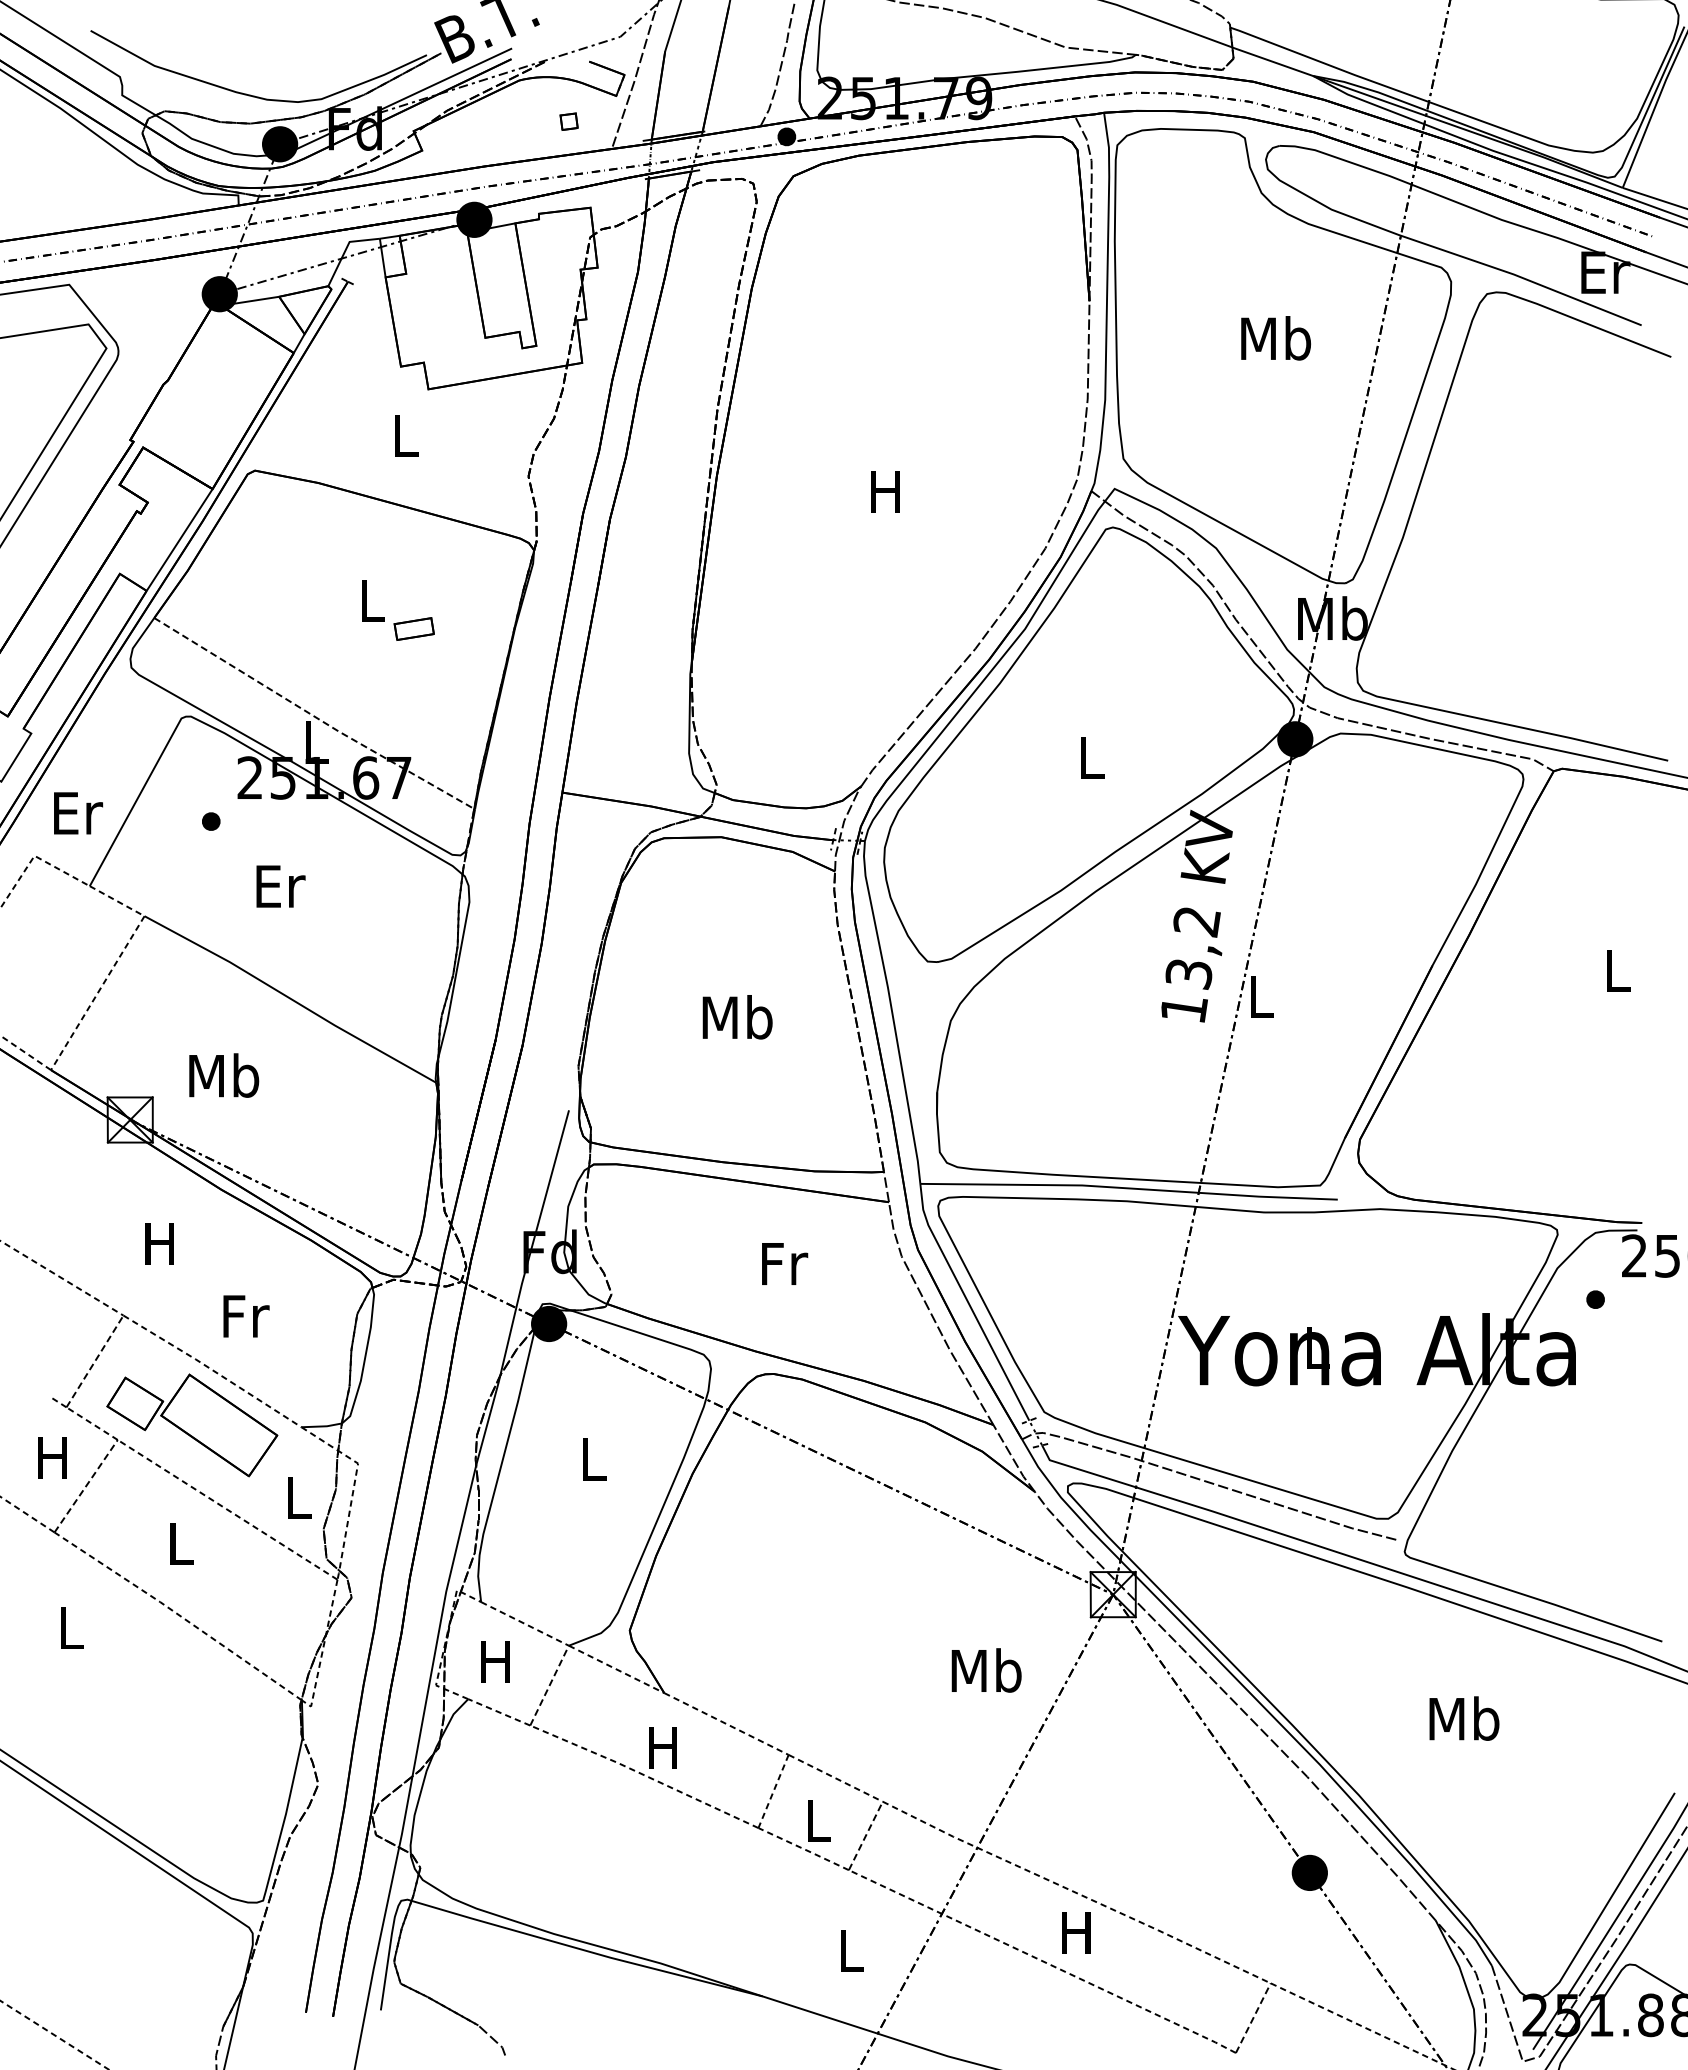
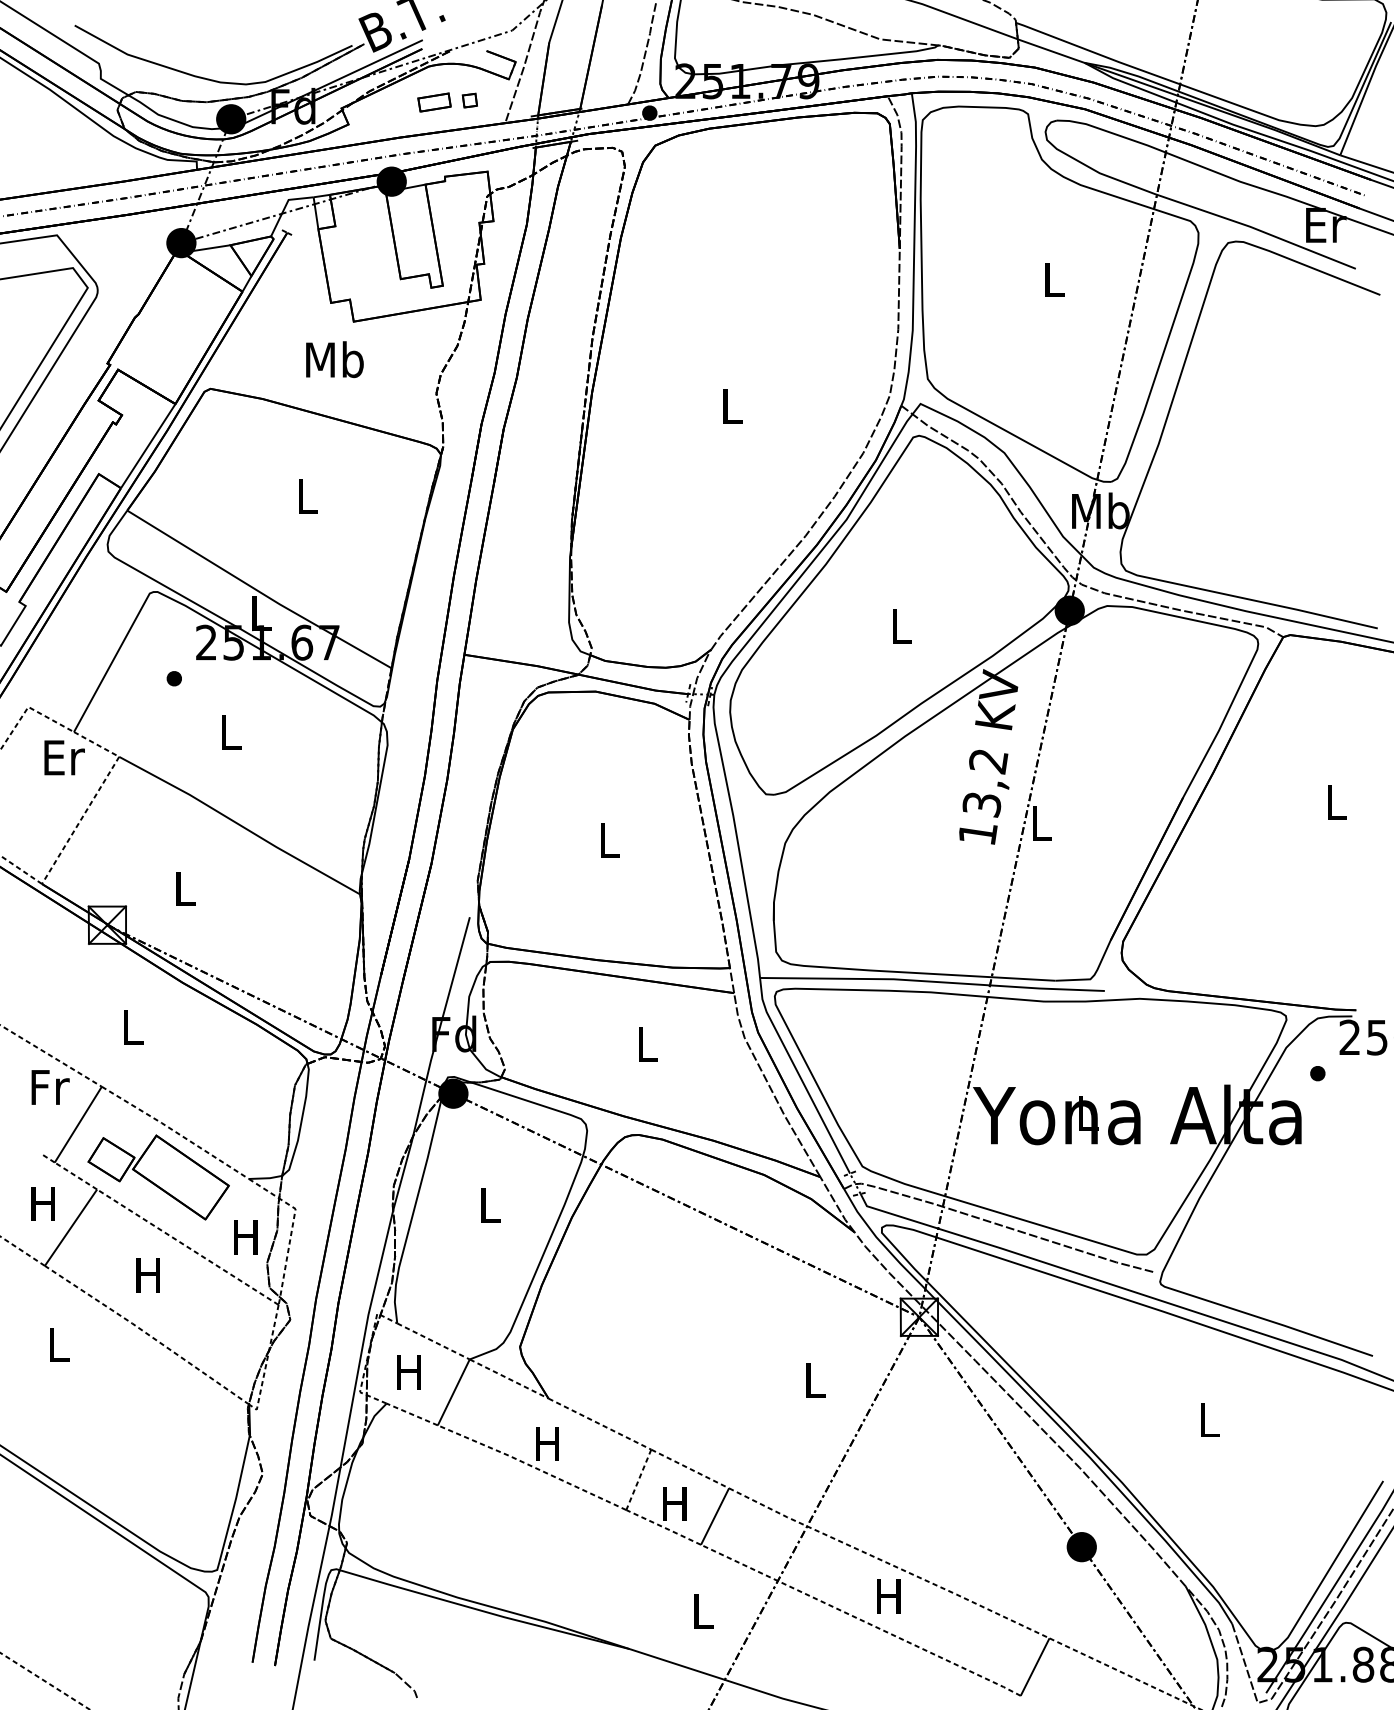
text: (1276, 338) -> (1054, 279), Mb -> L
text: (405, 435) -> (334, 359), L -> Mb
text: (885, 491) -> (731, 406), H -> L
part: (413, 628) -> (433, 102), moved
line: (314, 716) -> (259, 591), dashed -> solid
text: (78, 813) -> (64, 757), moved
text: (280, 886) -> (231, 732), Er -> L
text: (737, 1017) -> (609, 840), Mb -> L
text: (224, 1075) -> (185, 888), Mb -> L
text: (159, 1243) -> (131, 1027), H -> L
text: (785, 1263) -> (648, 1043), Fr -> L
text: (246, 1316) -> (50, 1087), moved
line: (95, 1361) -> (78, 1124), dashed -> solid
line: (86, 1485) -> (71, 1227), dashed -> solid
text: (297, 1497) -> (245, 1237), L -> H
text: (179, 1543) -> (148, 1275), L -> H
text: (986, 1670) -> (814, 1379), Mb -> L
line: (549, 1685) -> (453, 1392), dashed -> solid
text: (1464, 1718) -> (1209, 1419), Mb -> L
text: (817, 1820) -> (675, 1503), L -> H
line: (866, 1835) -> (715, 1516), dashed -> solid
line: (1253, 2018) -> (1035, 1667), dashed -> solid

